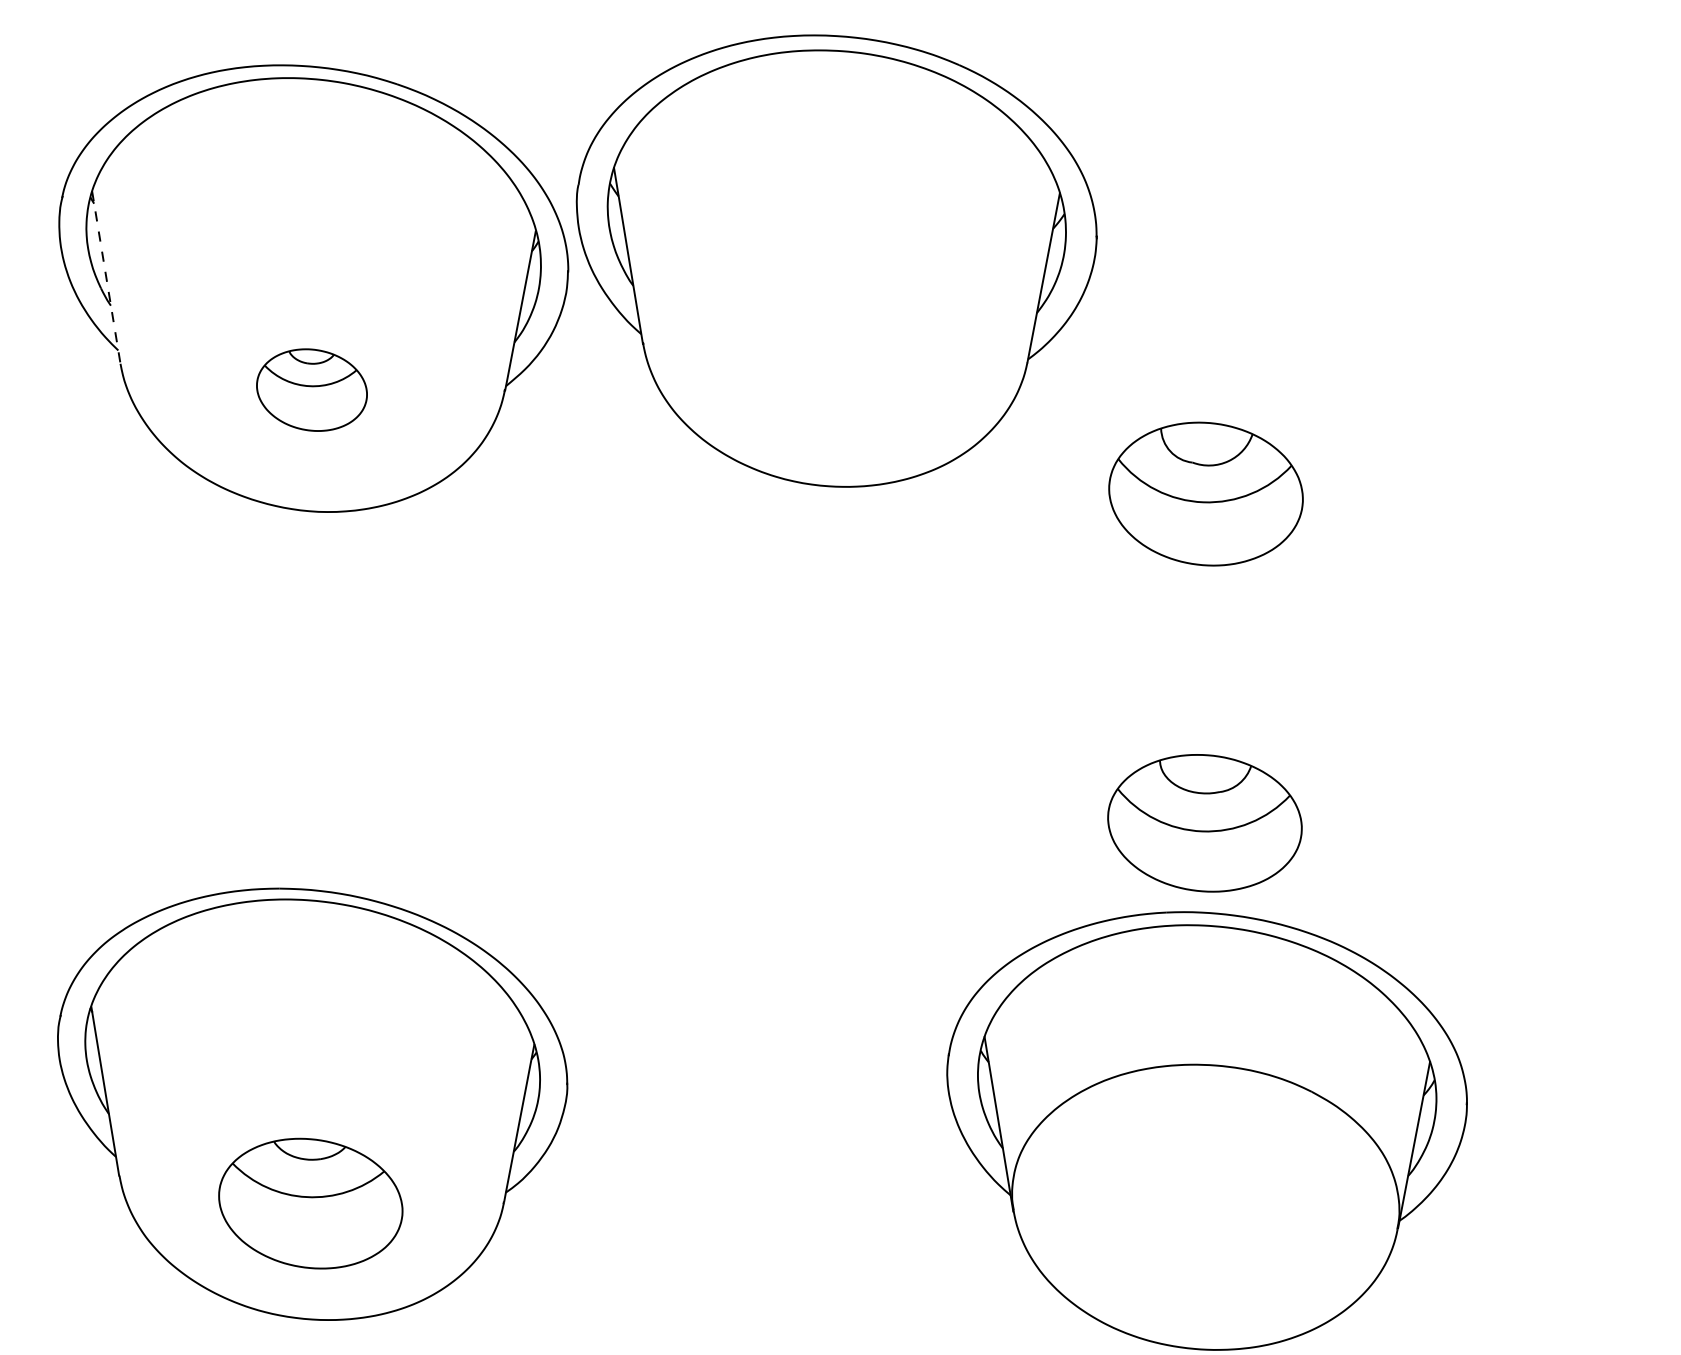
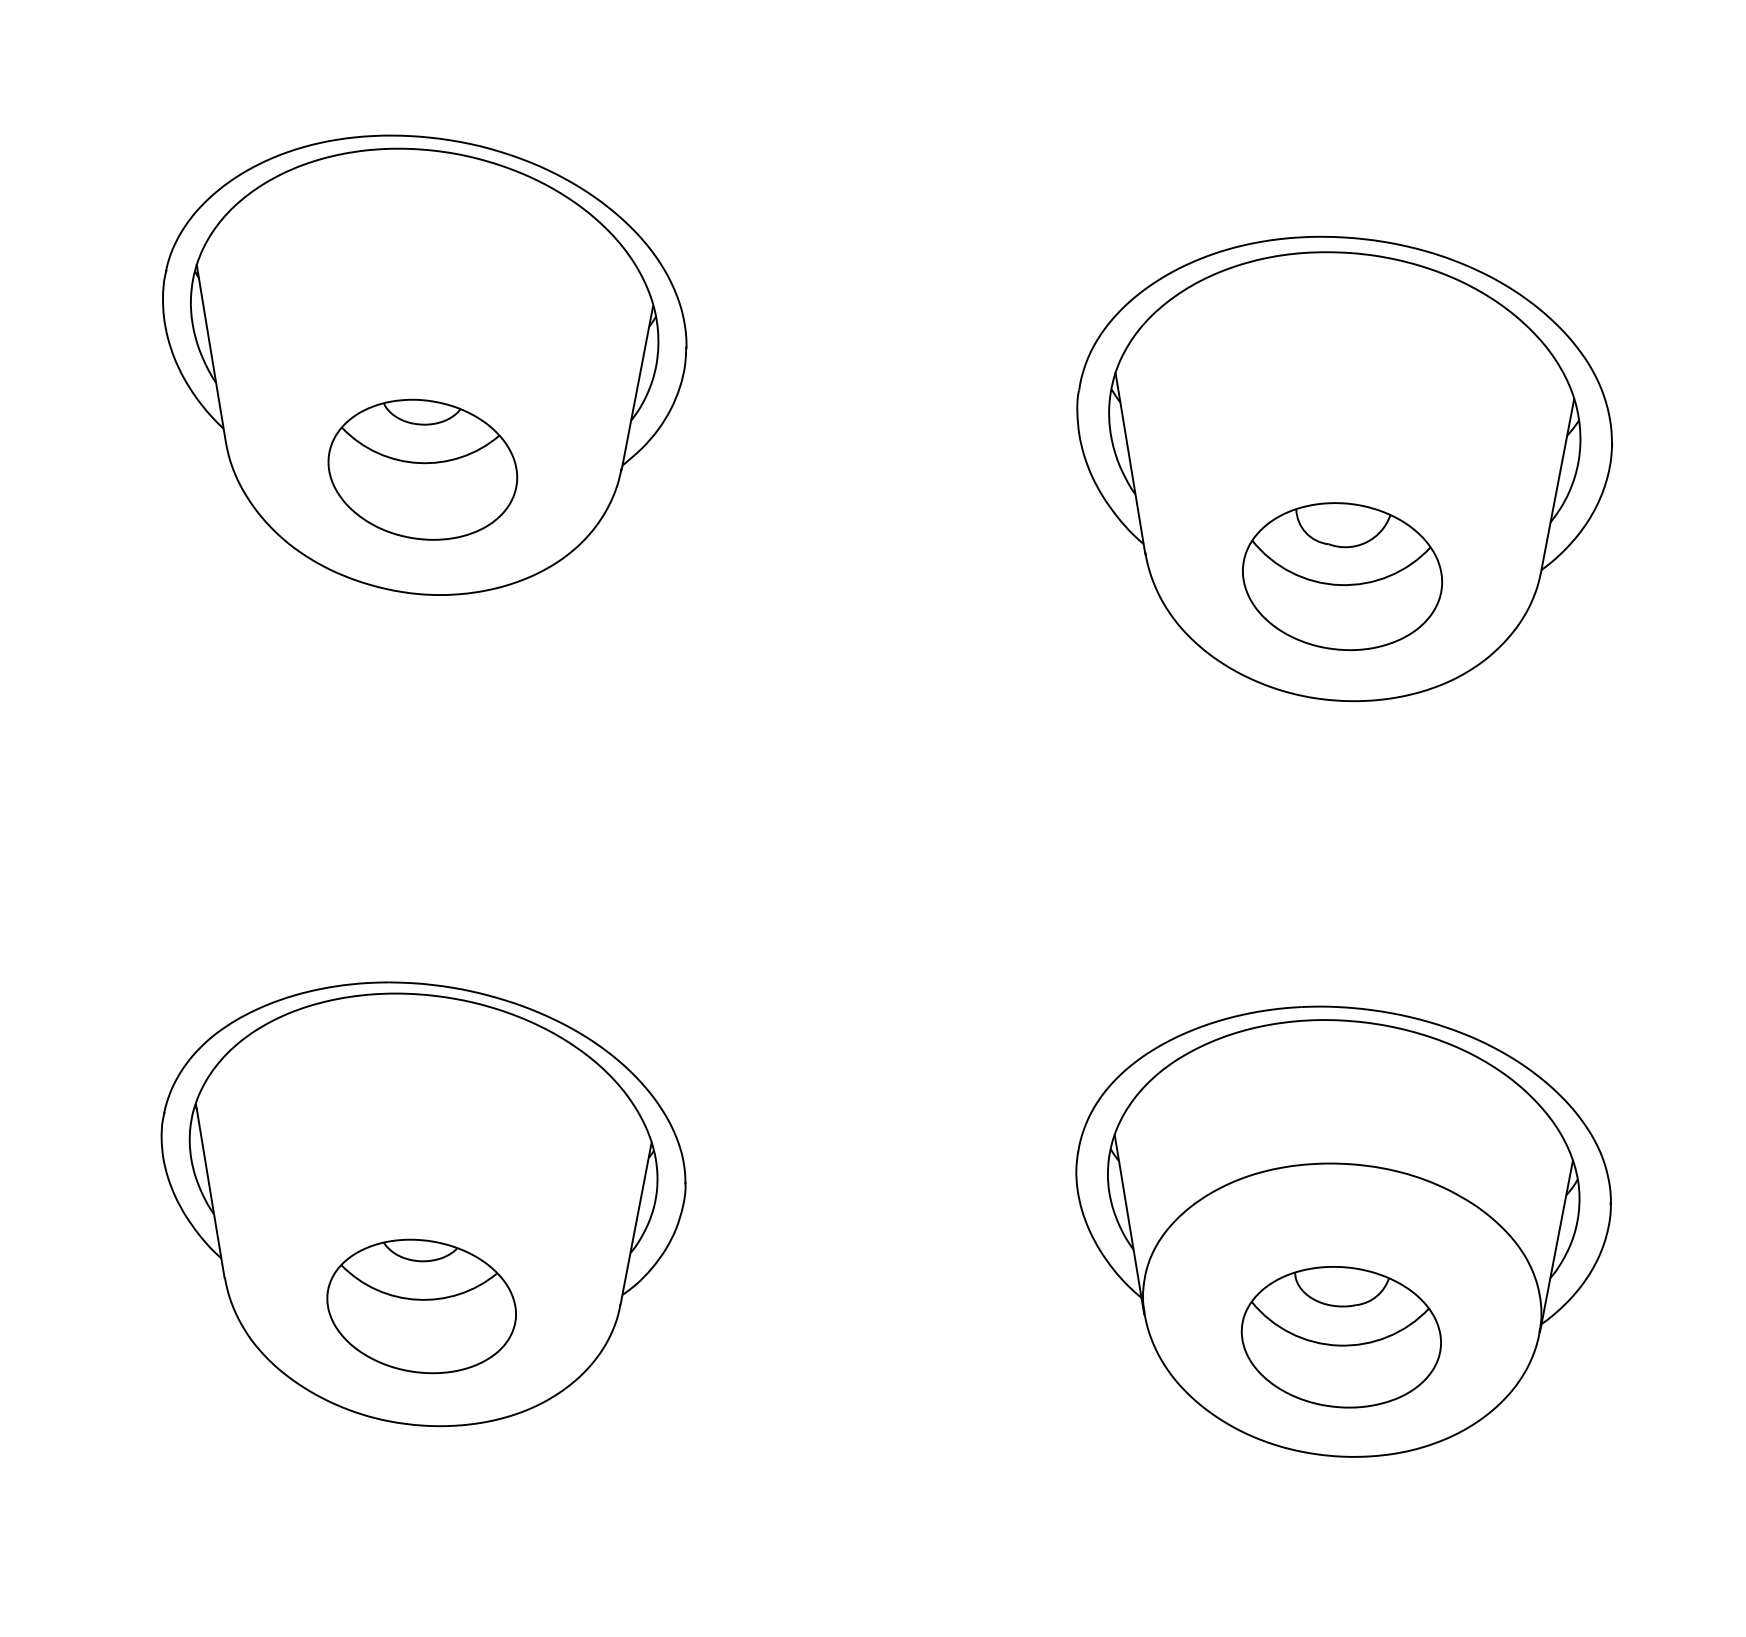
part: (836, 260) -> (1344, 468), moved
line: (106, 277) -> (211, 353), dashed -> solid
part: (311, 389) -> (422, 469), size x1.67
part: (1204, 823) -> (1340, 1337), moved

